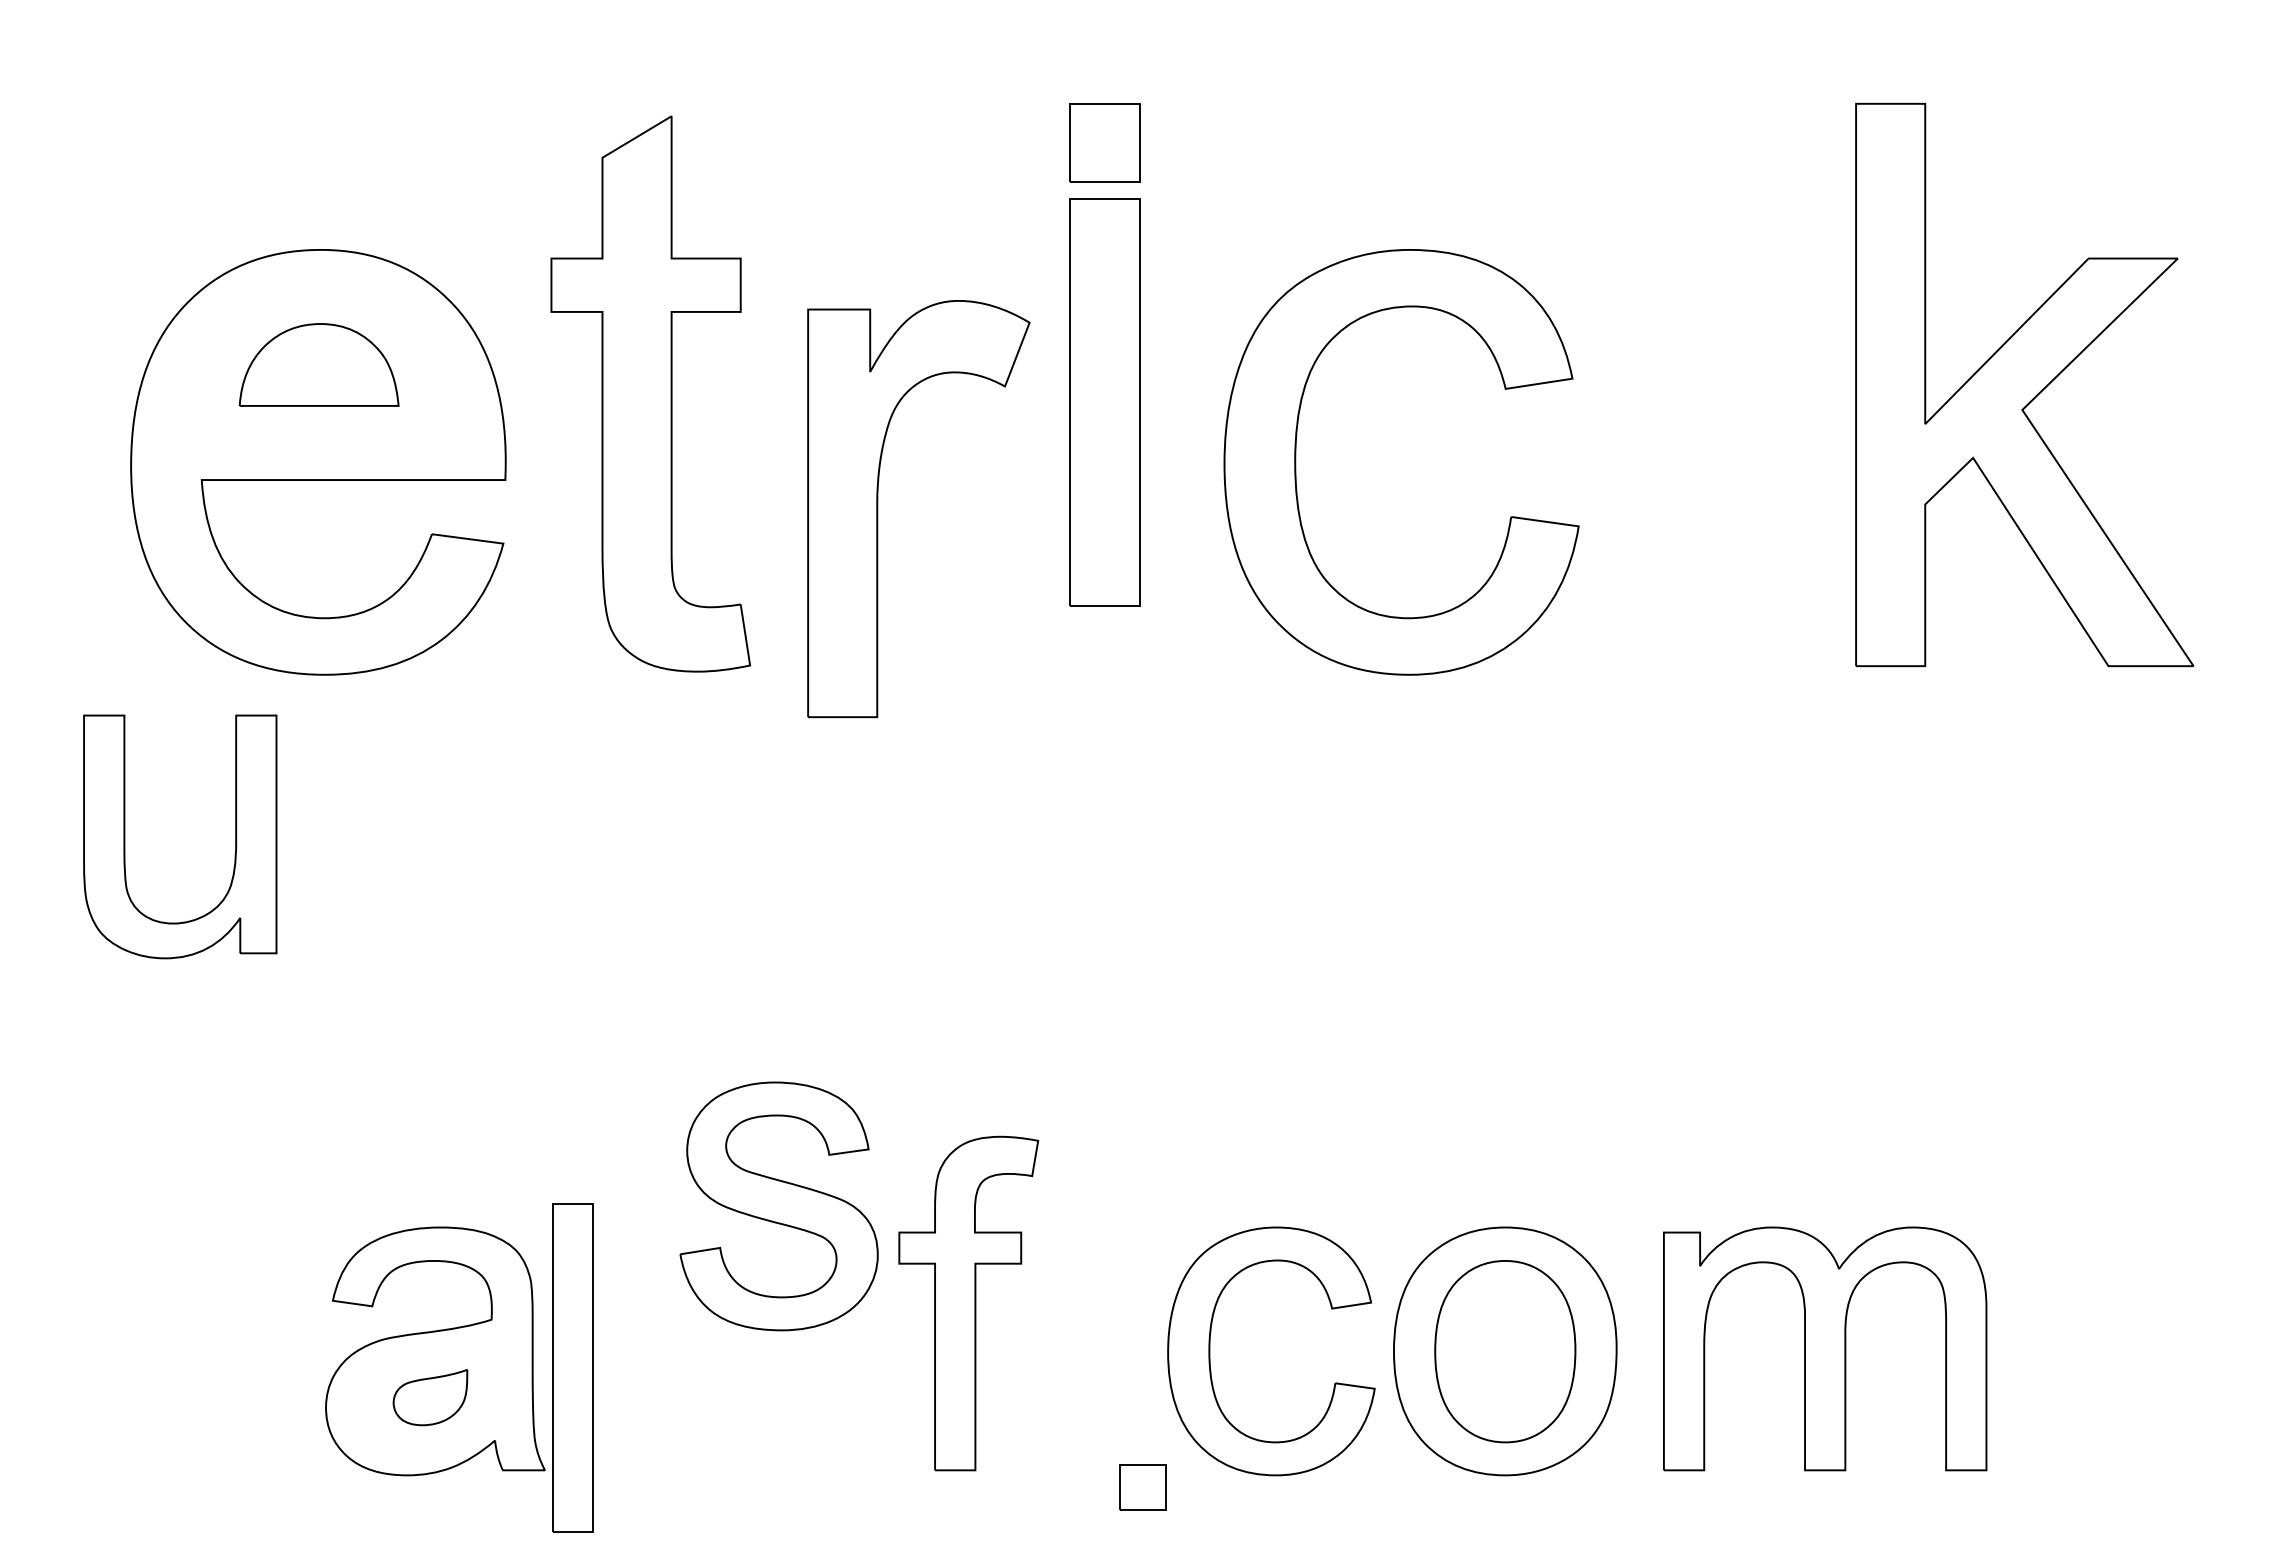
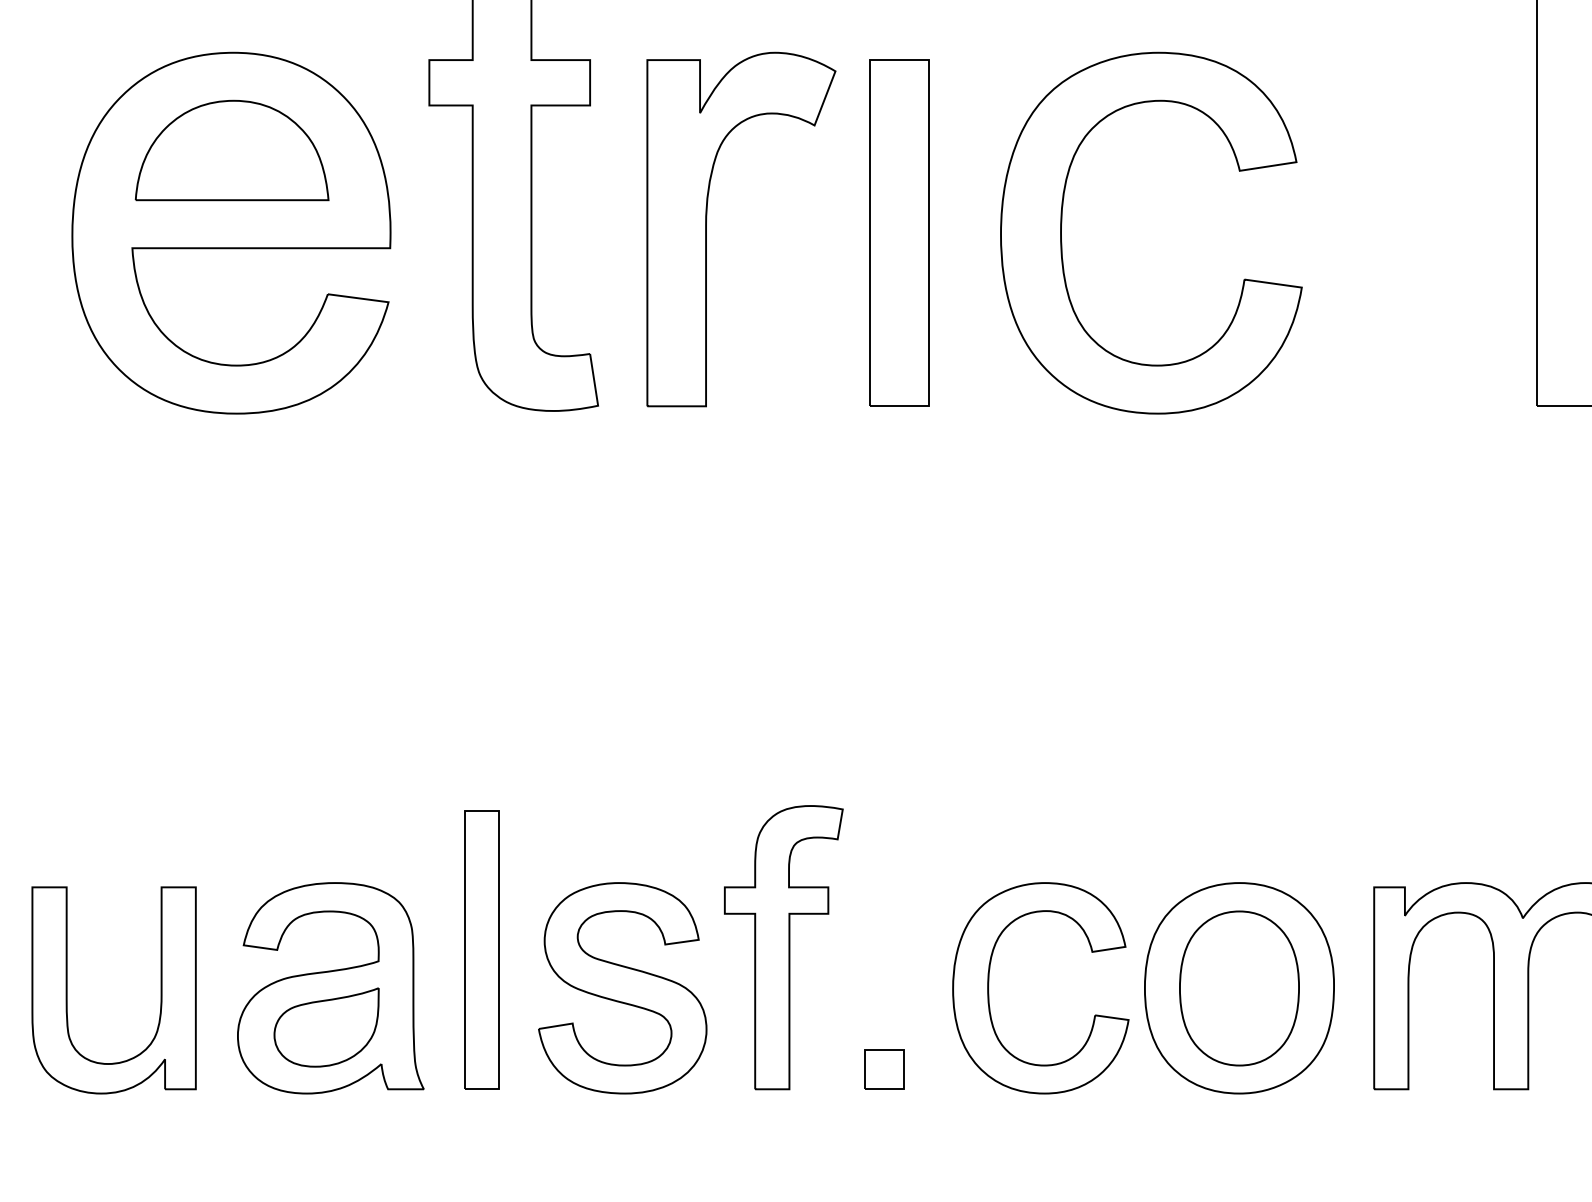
part: (318, 364) -> (231, 150), size x1.43
part: (1104, 402) -> (899, 233), moved
part: (878, 509) -> (707, 229), moved
part: (125, 836) -> (67, 990), moved
part: (778, 1206) -> (622, 988), moved
part: (572, 1367) -> (482, 949), moved
part: (430, 1397) -> (326, 1027), size x1.67
part: (1142, 1487) -> (883, 1069), moved

